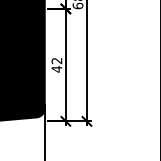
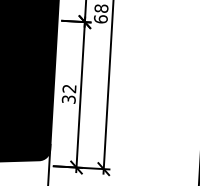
text: (56, 69) -> (68, 99), 42 -> 32

